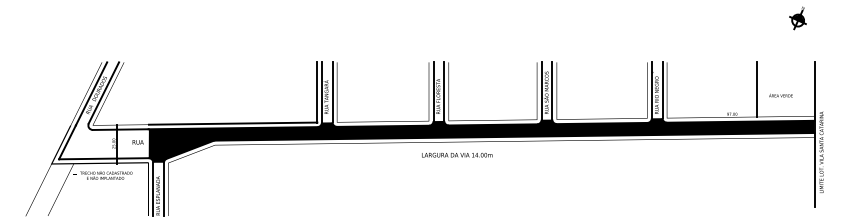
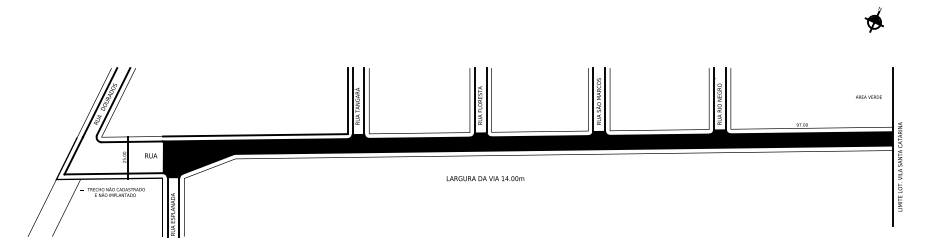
line: (756, 89) -> (828, 97), removed
text: (780, 95) -> (868, 96), moved
text: (457, 154) -> (485, 177), moved

